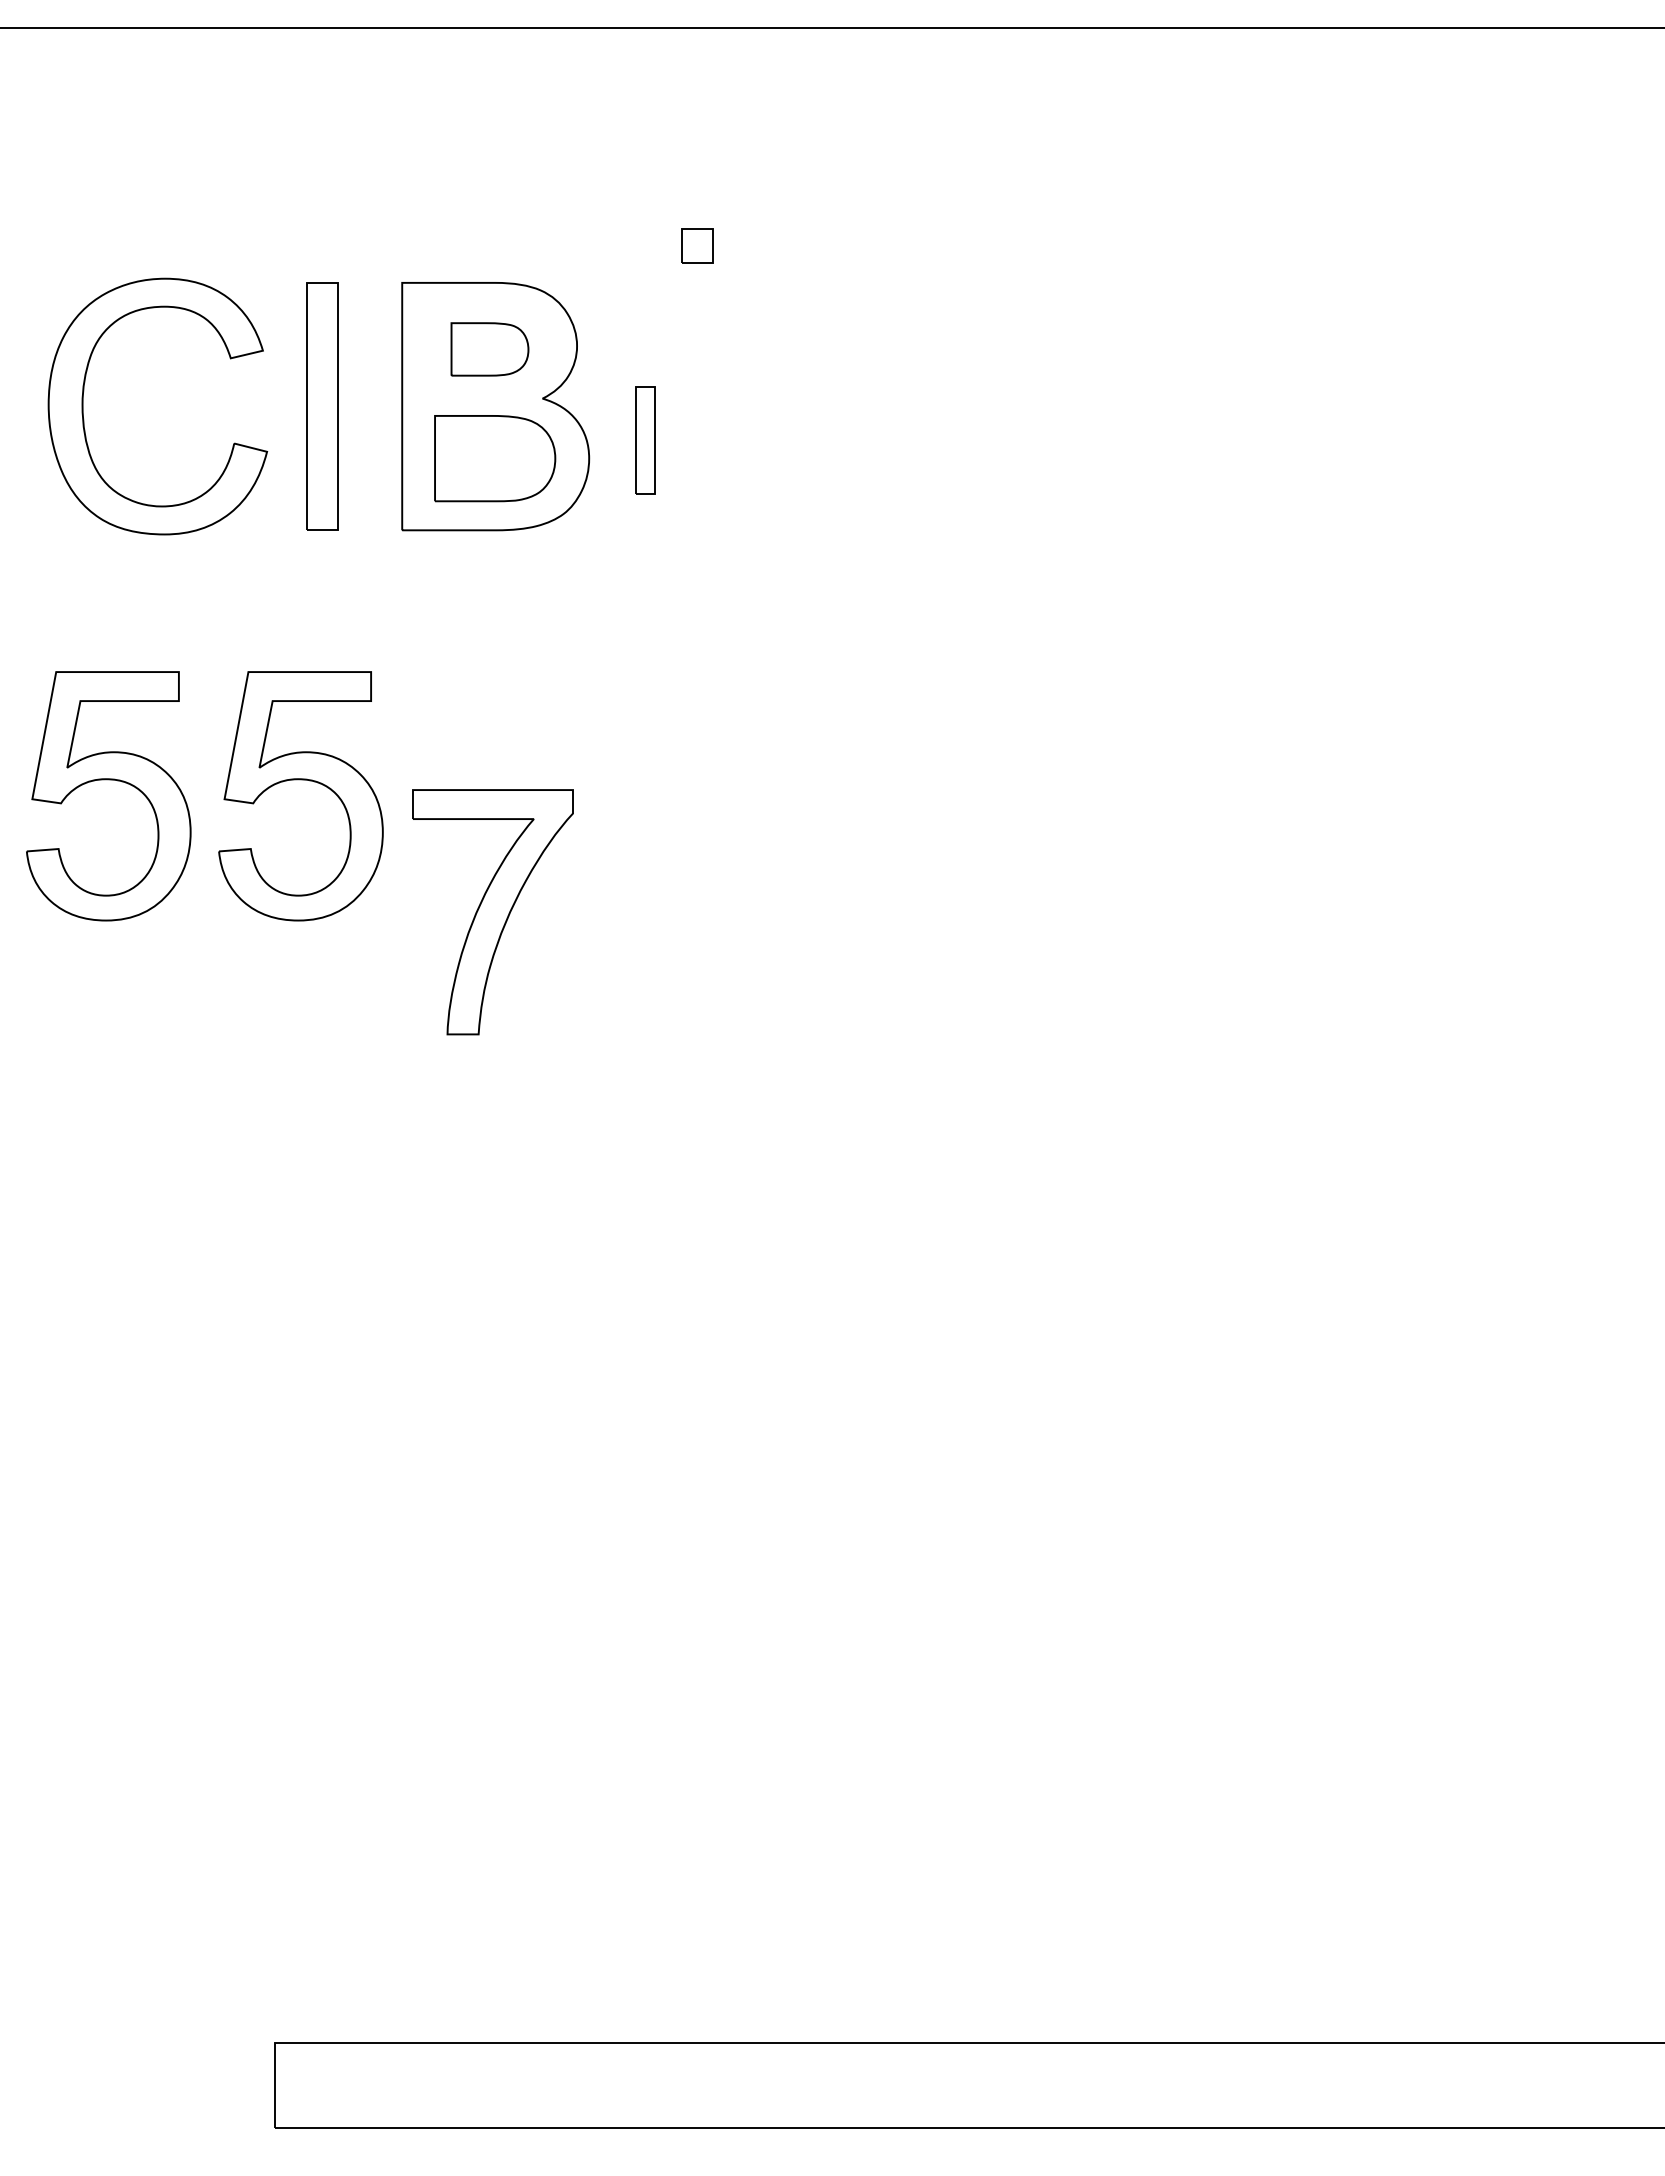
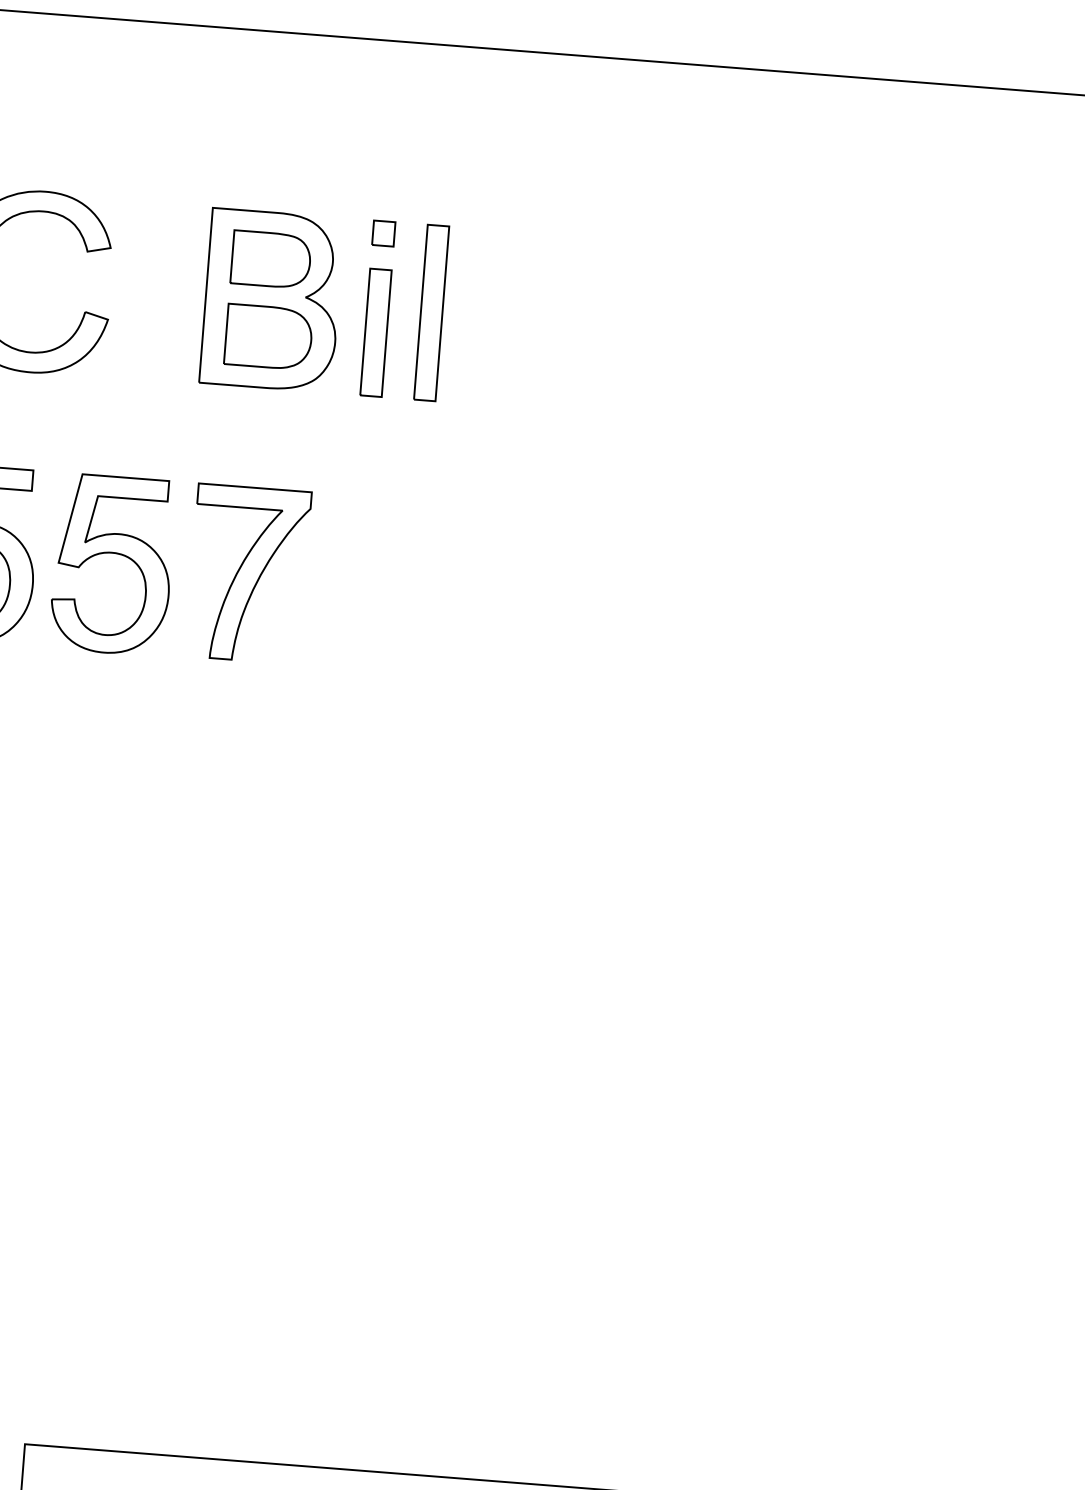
part: (697, 245) -> (383, 233), moved
part: (489, 349) -> (270, 259), size x1.43
part: (322, 406) -> (431, 312), moved
part: (645, 440) -> (376, 332), size x1.67
part: (492, 912) -> (248, 574), moved

